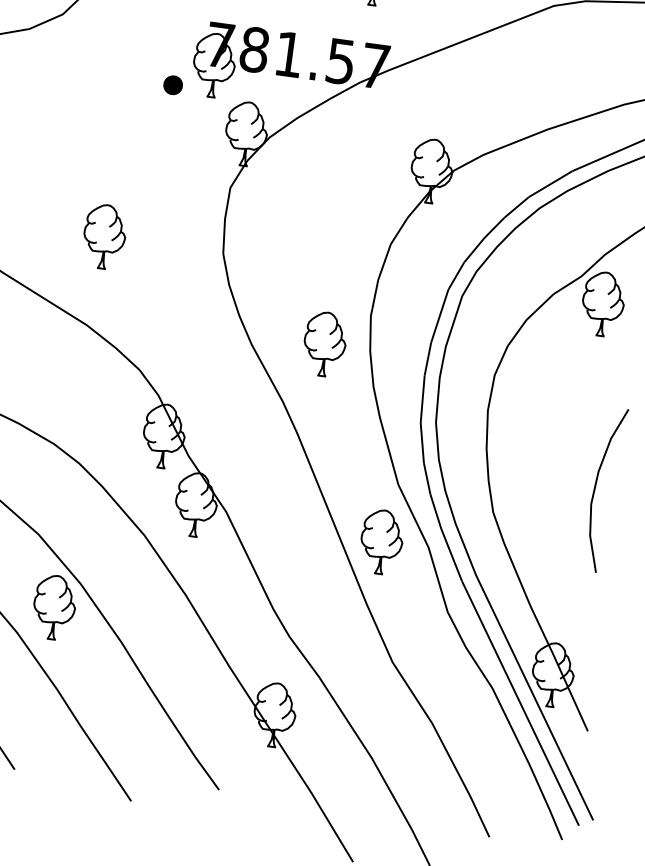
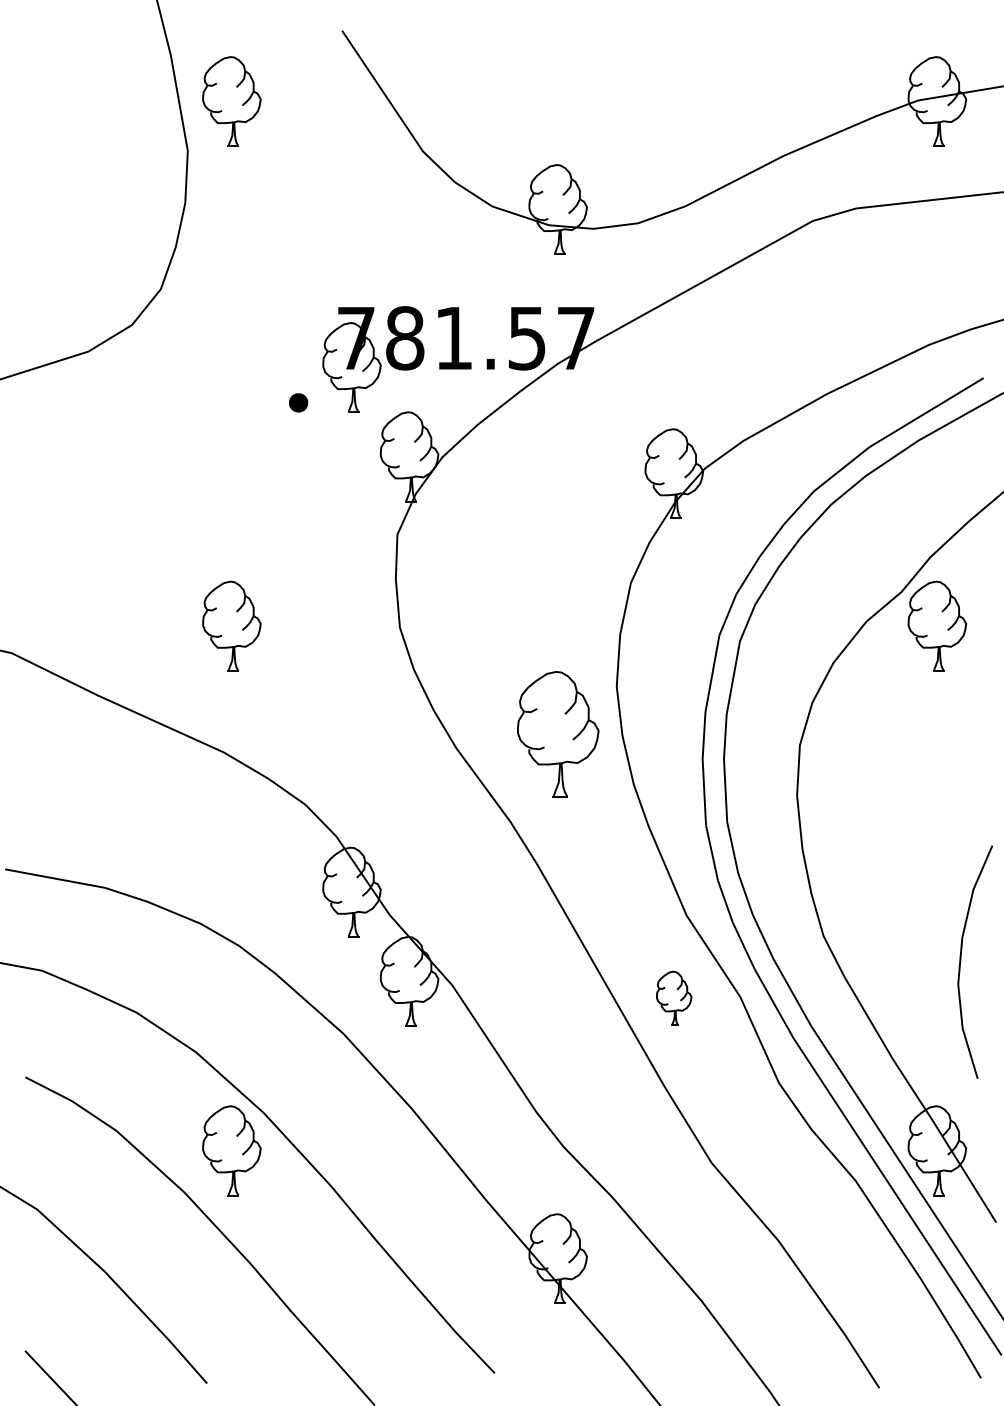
part: (173, 85) -> (298, 402), size x0.7
part: (324, 343) -> (557, 733), size x1.4
curve: (595, 488) -> (961, 961), moved
part: (381, 542) -> (673, 998), size x0.6

